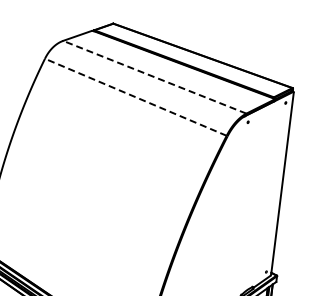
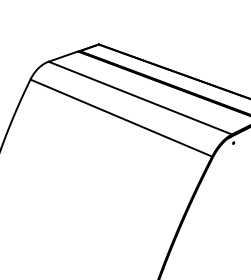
line: (154, 77) -> (140, 98), dashed -> solid
line: (135, 97) -> (121, 118), dashed -> solid

